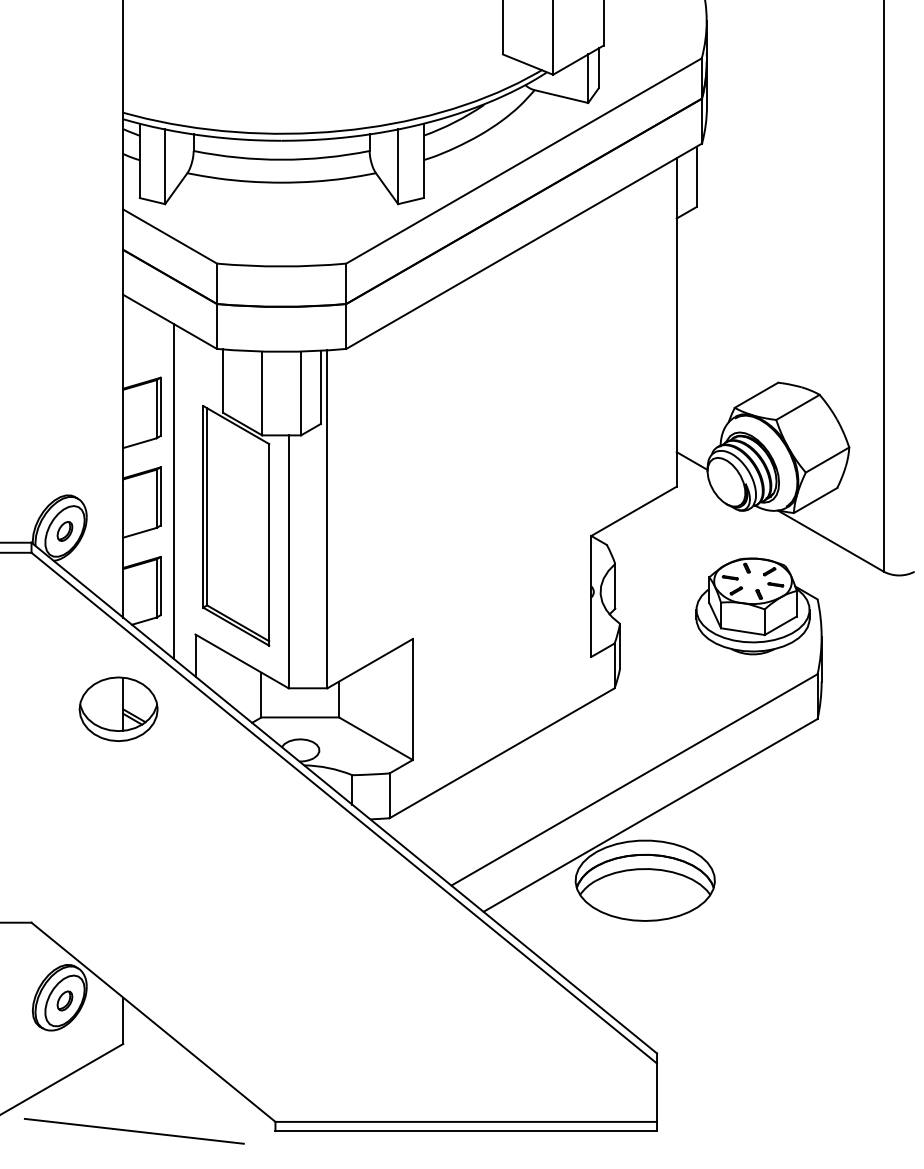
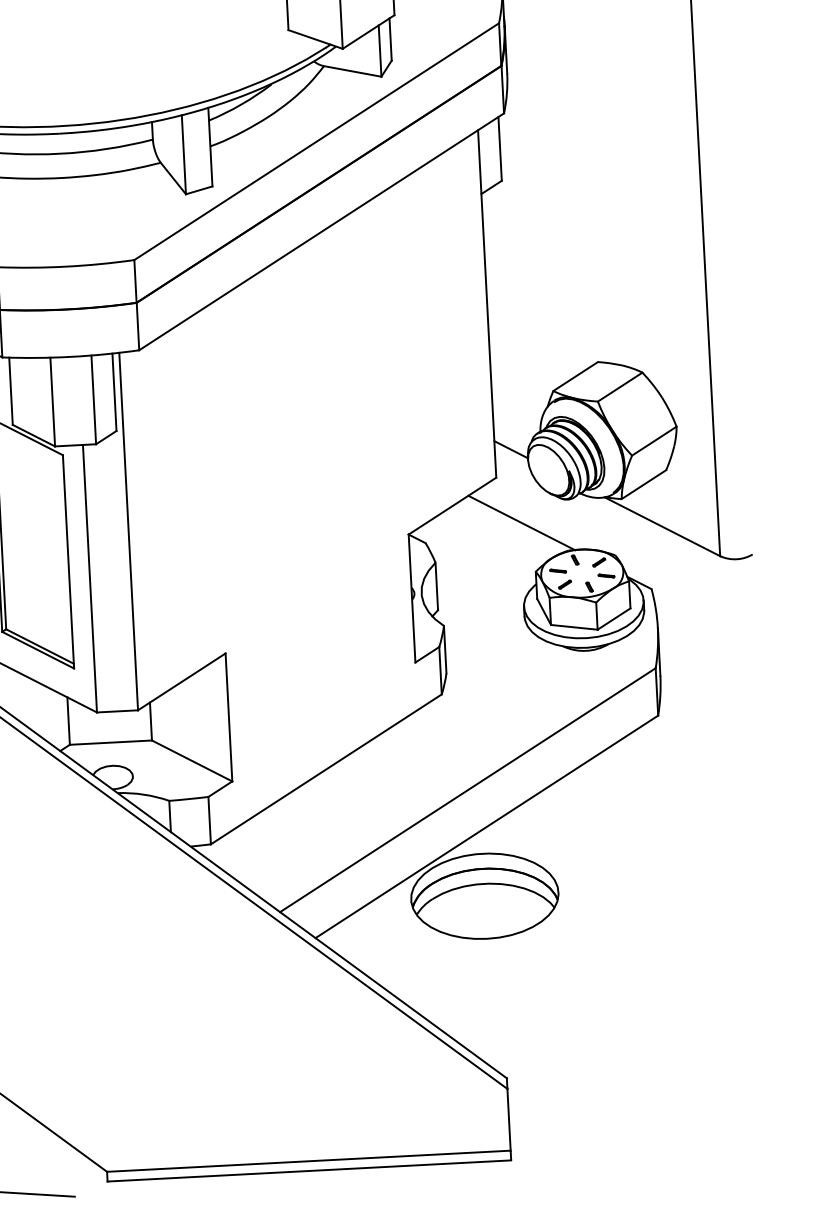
line: (698, 530) -> (521, 522), added

